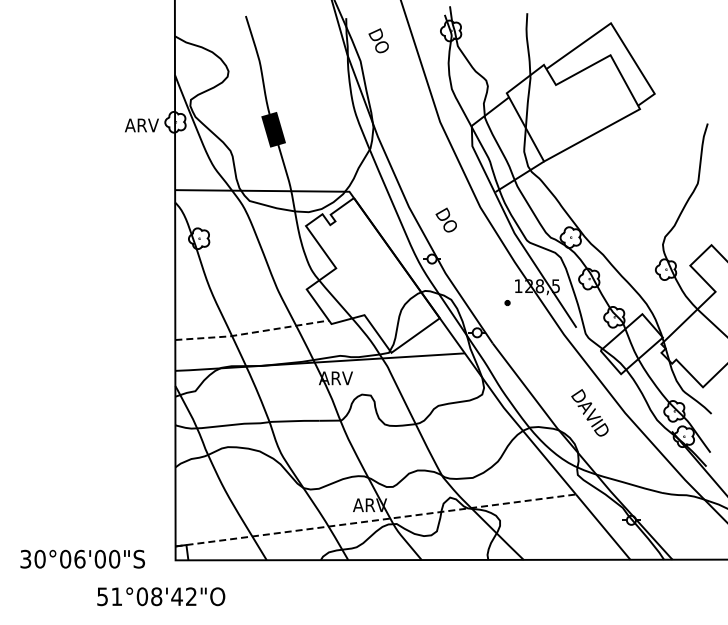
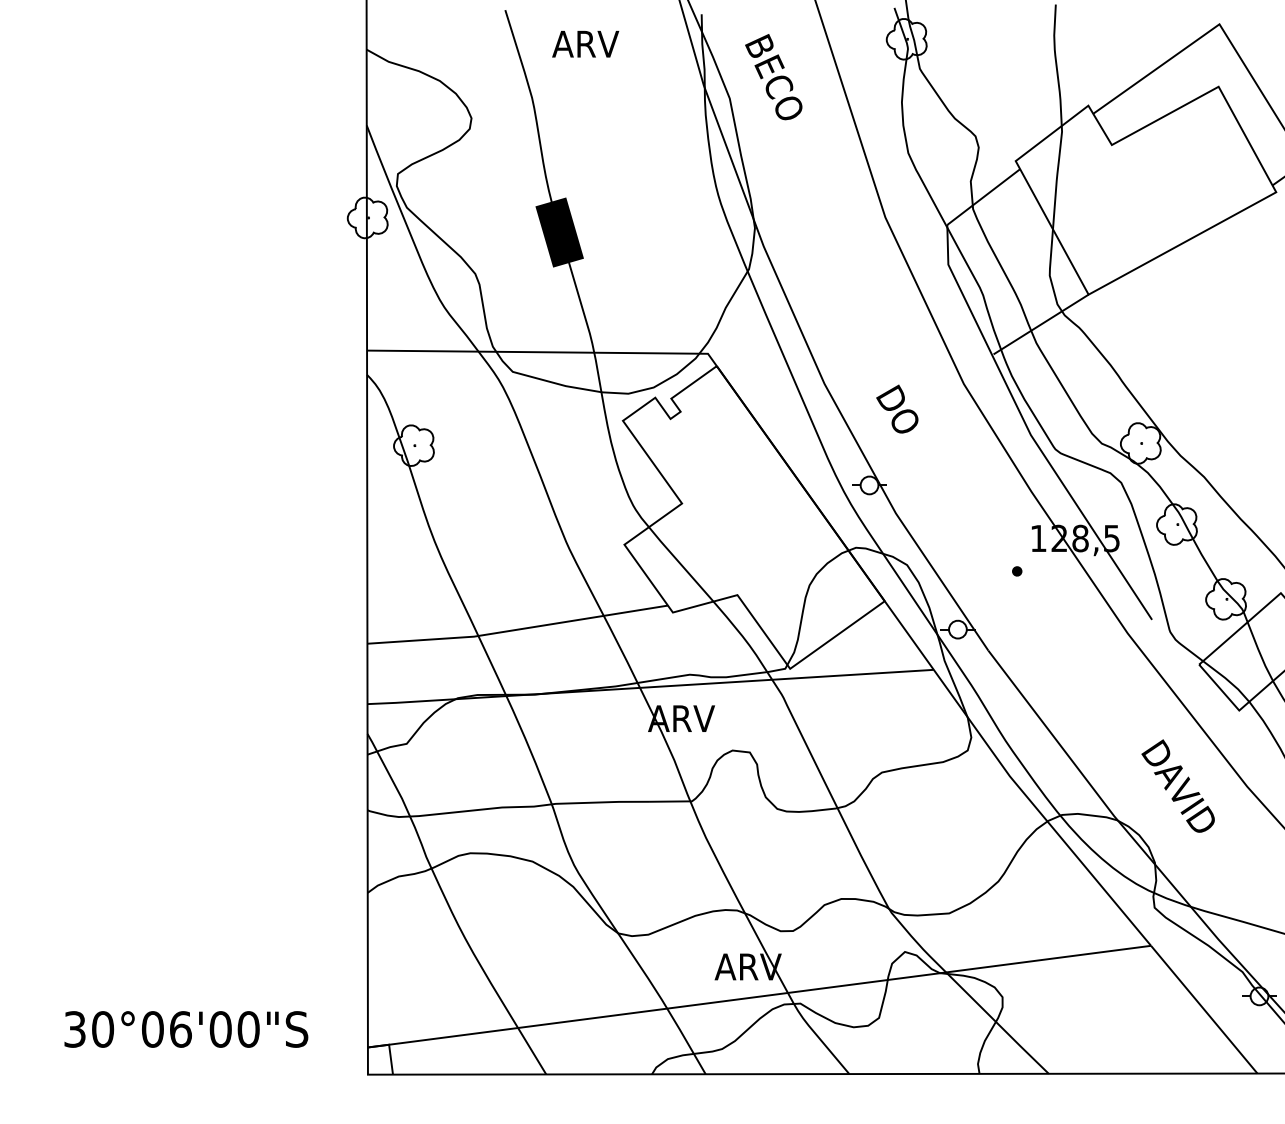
text: (383, 52) -> (774, 81), DO -> BECO
text: (141, 125) -> (584, 44), moved
line: (252, 332) -> (518, 629), dashed -> solid
line: (375, 520) -> (758, 996), dashed -> solid
text: (82, 558) -> (185, 1028), moved

